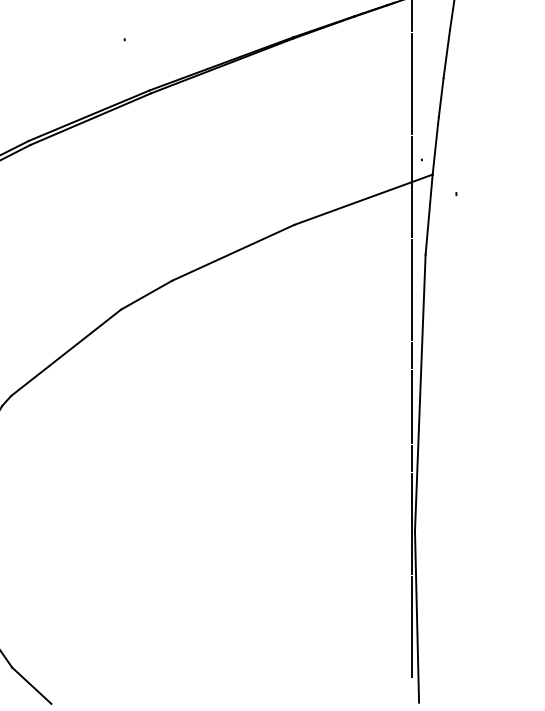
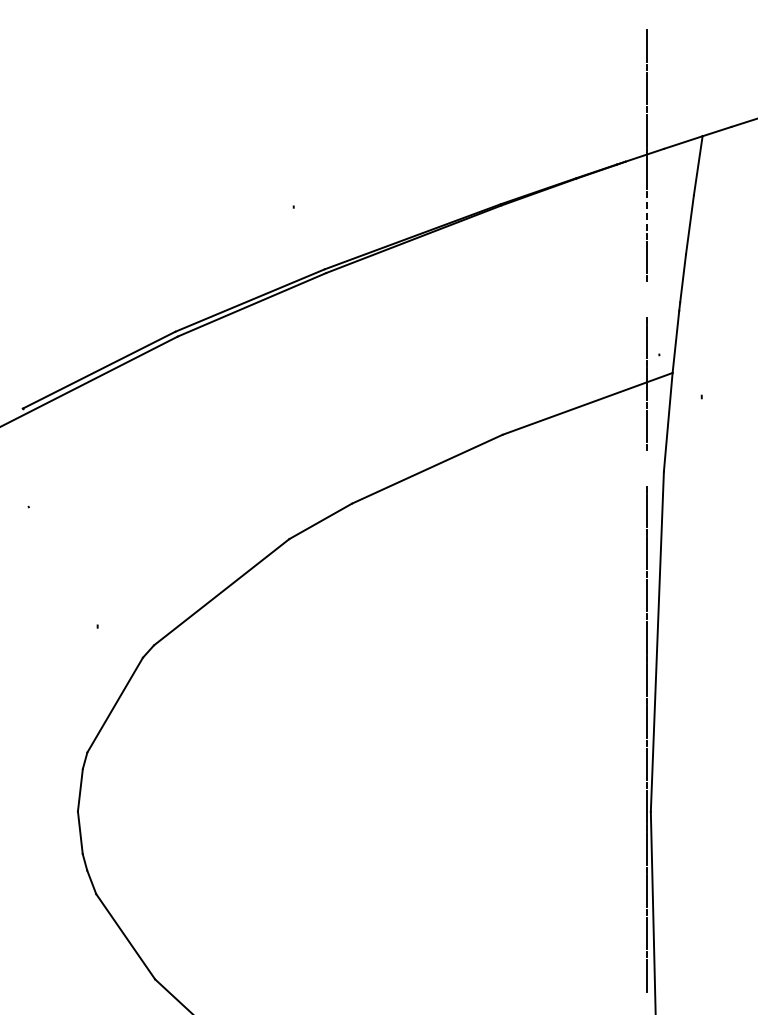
line: (411, 46) -> (646, 215), solid -> dashed
line: (411, 114) -> (646, 299), removed
line: (411, 252) -> (646, 468), removed

